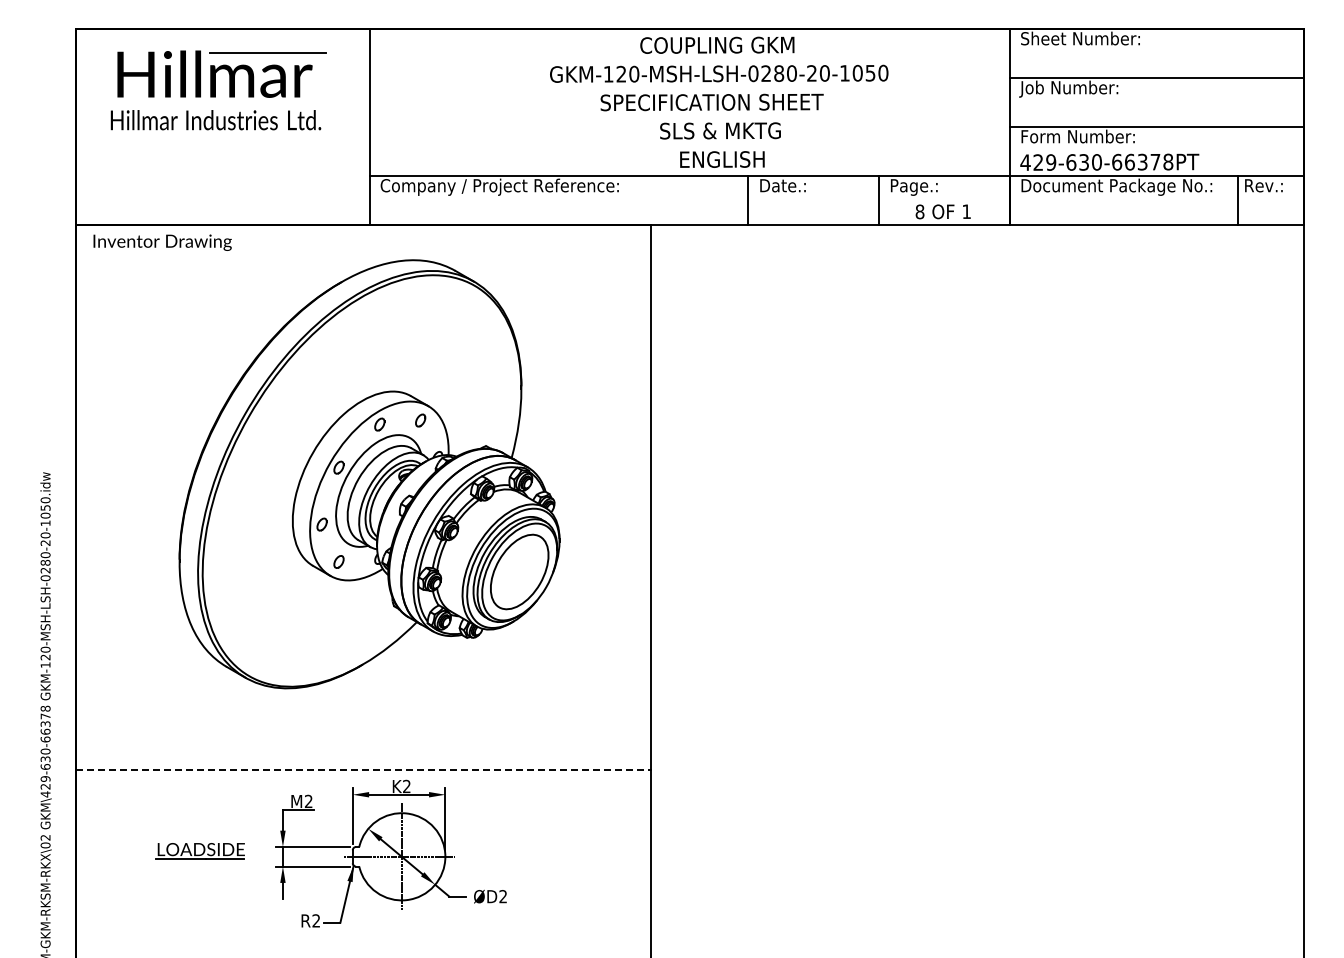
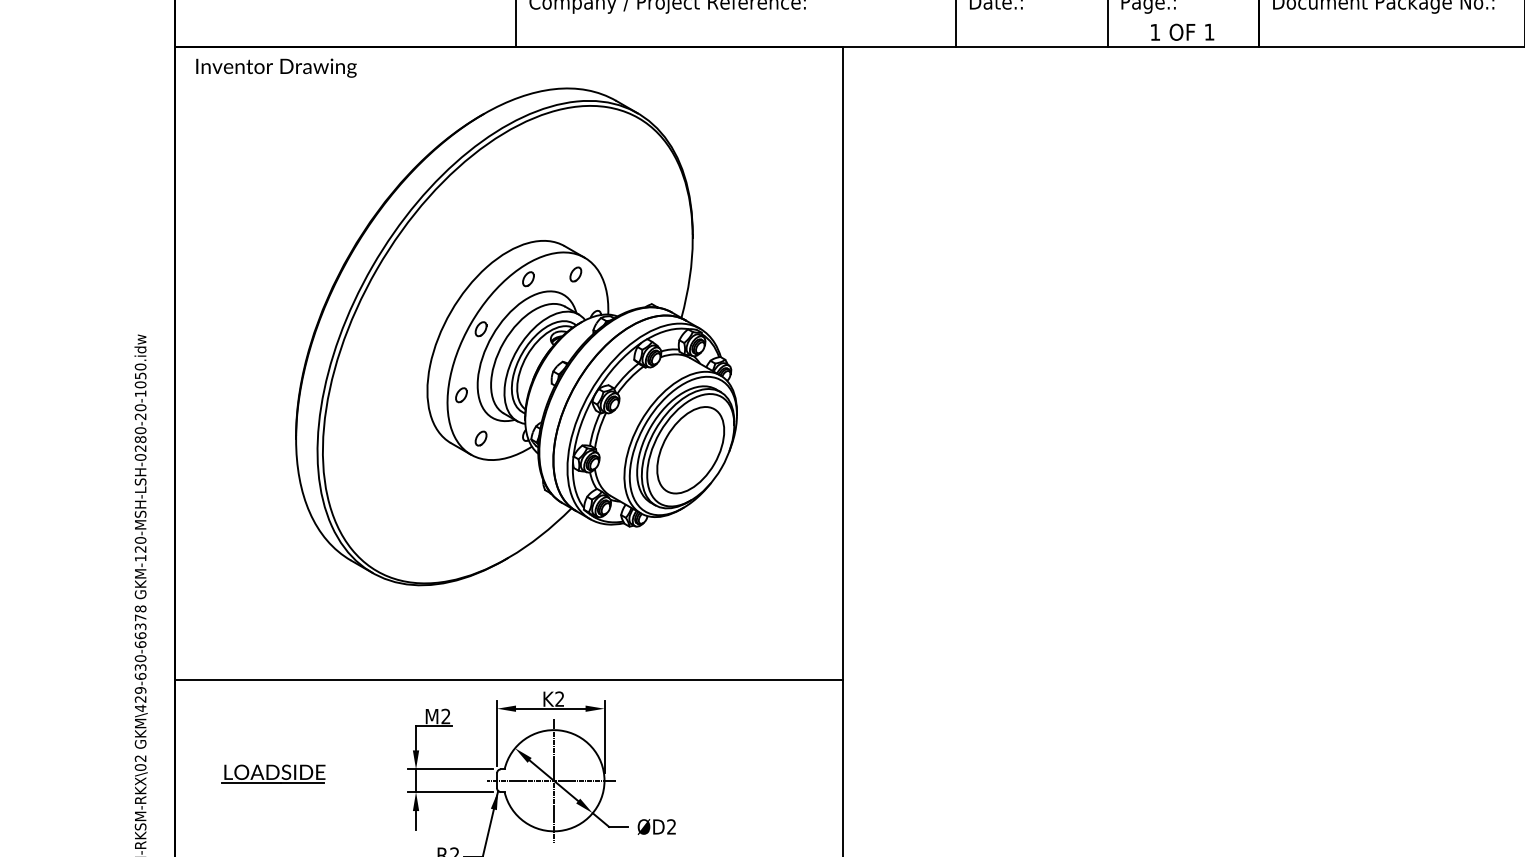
text: (919, 211) -> (1154, 31), 8 -> 1
line: (363, 769) -> (509, 679), dashed -> solid
part: (199, 851) -> (272, 774), moved

